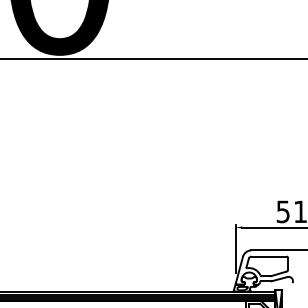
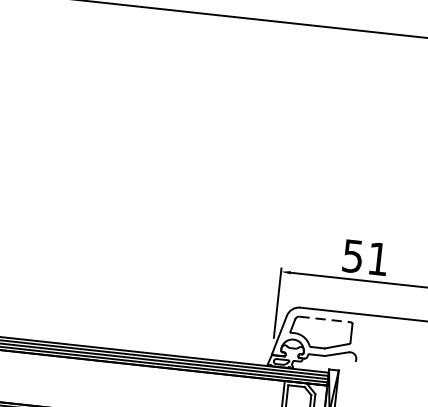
line: (269, 256) -> (325, 319), solid -> dashed

